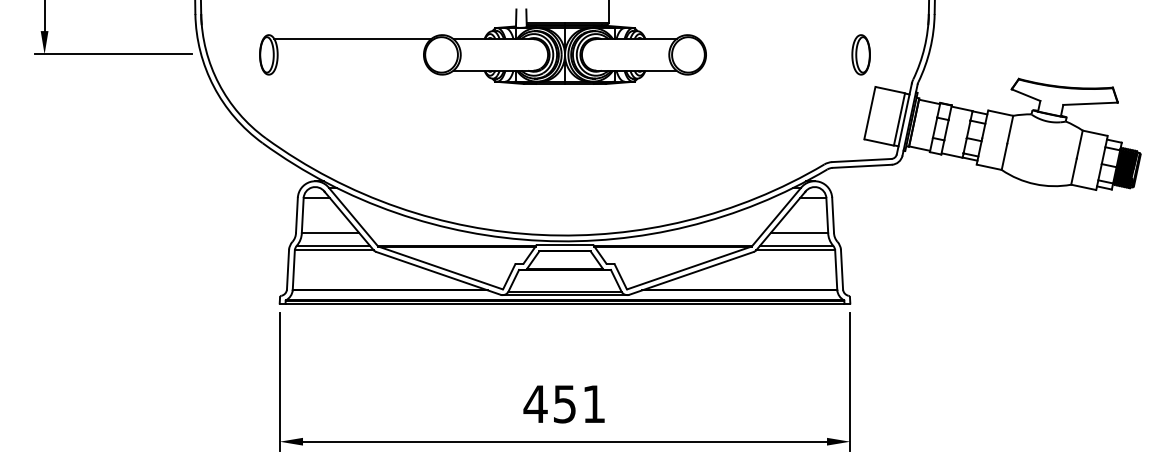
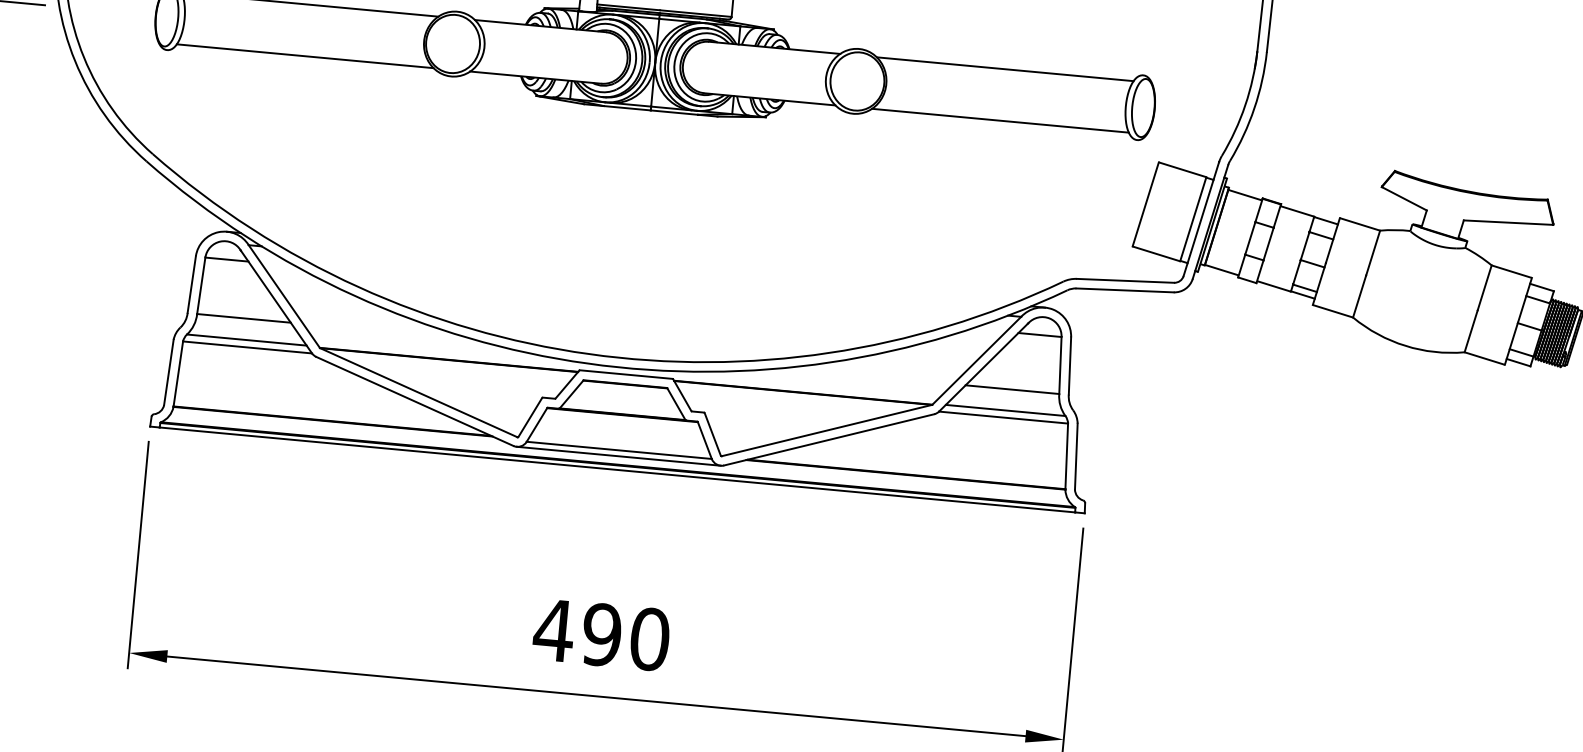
line: (776, 39) -> (1003, 69), added
line: (352, 70) -> (304, 55), added
line: (776, 70) -> (999, 120), added
text: (579, 404) -> (625, 637), 451 -> 490

